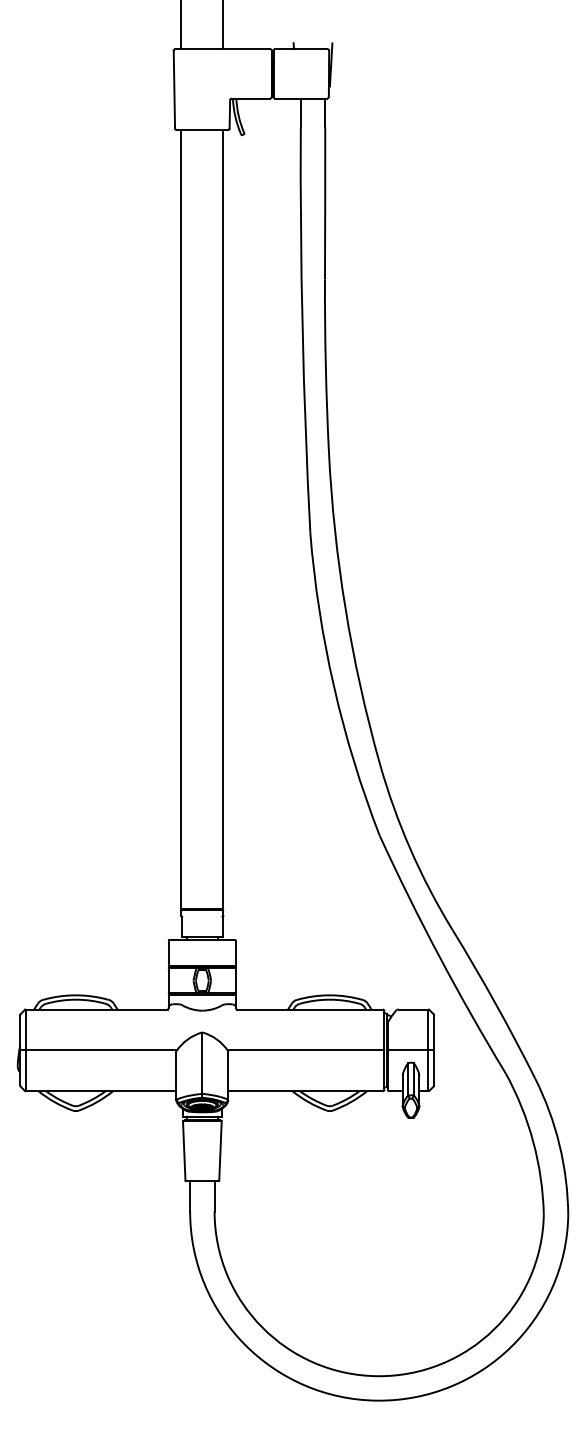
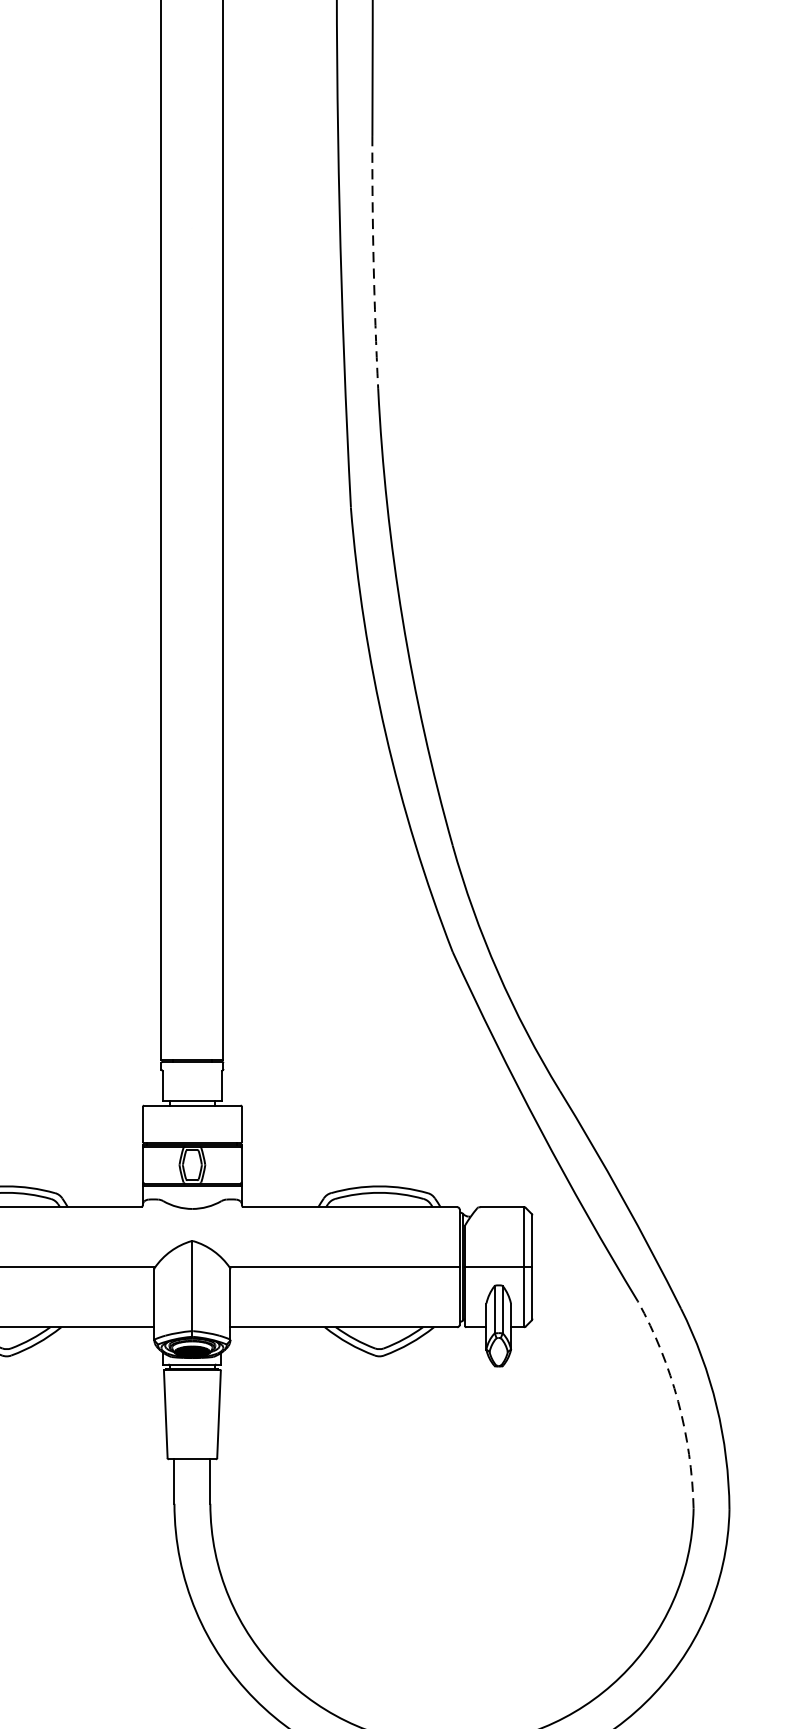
arc: (325, 365) -> (373, 261), solid -> dashed
arc: (533, 1141) -> (678, 1400), solid -> dashed

